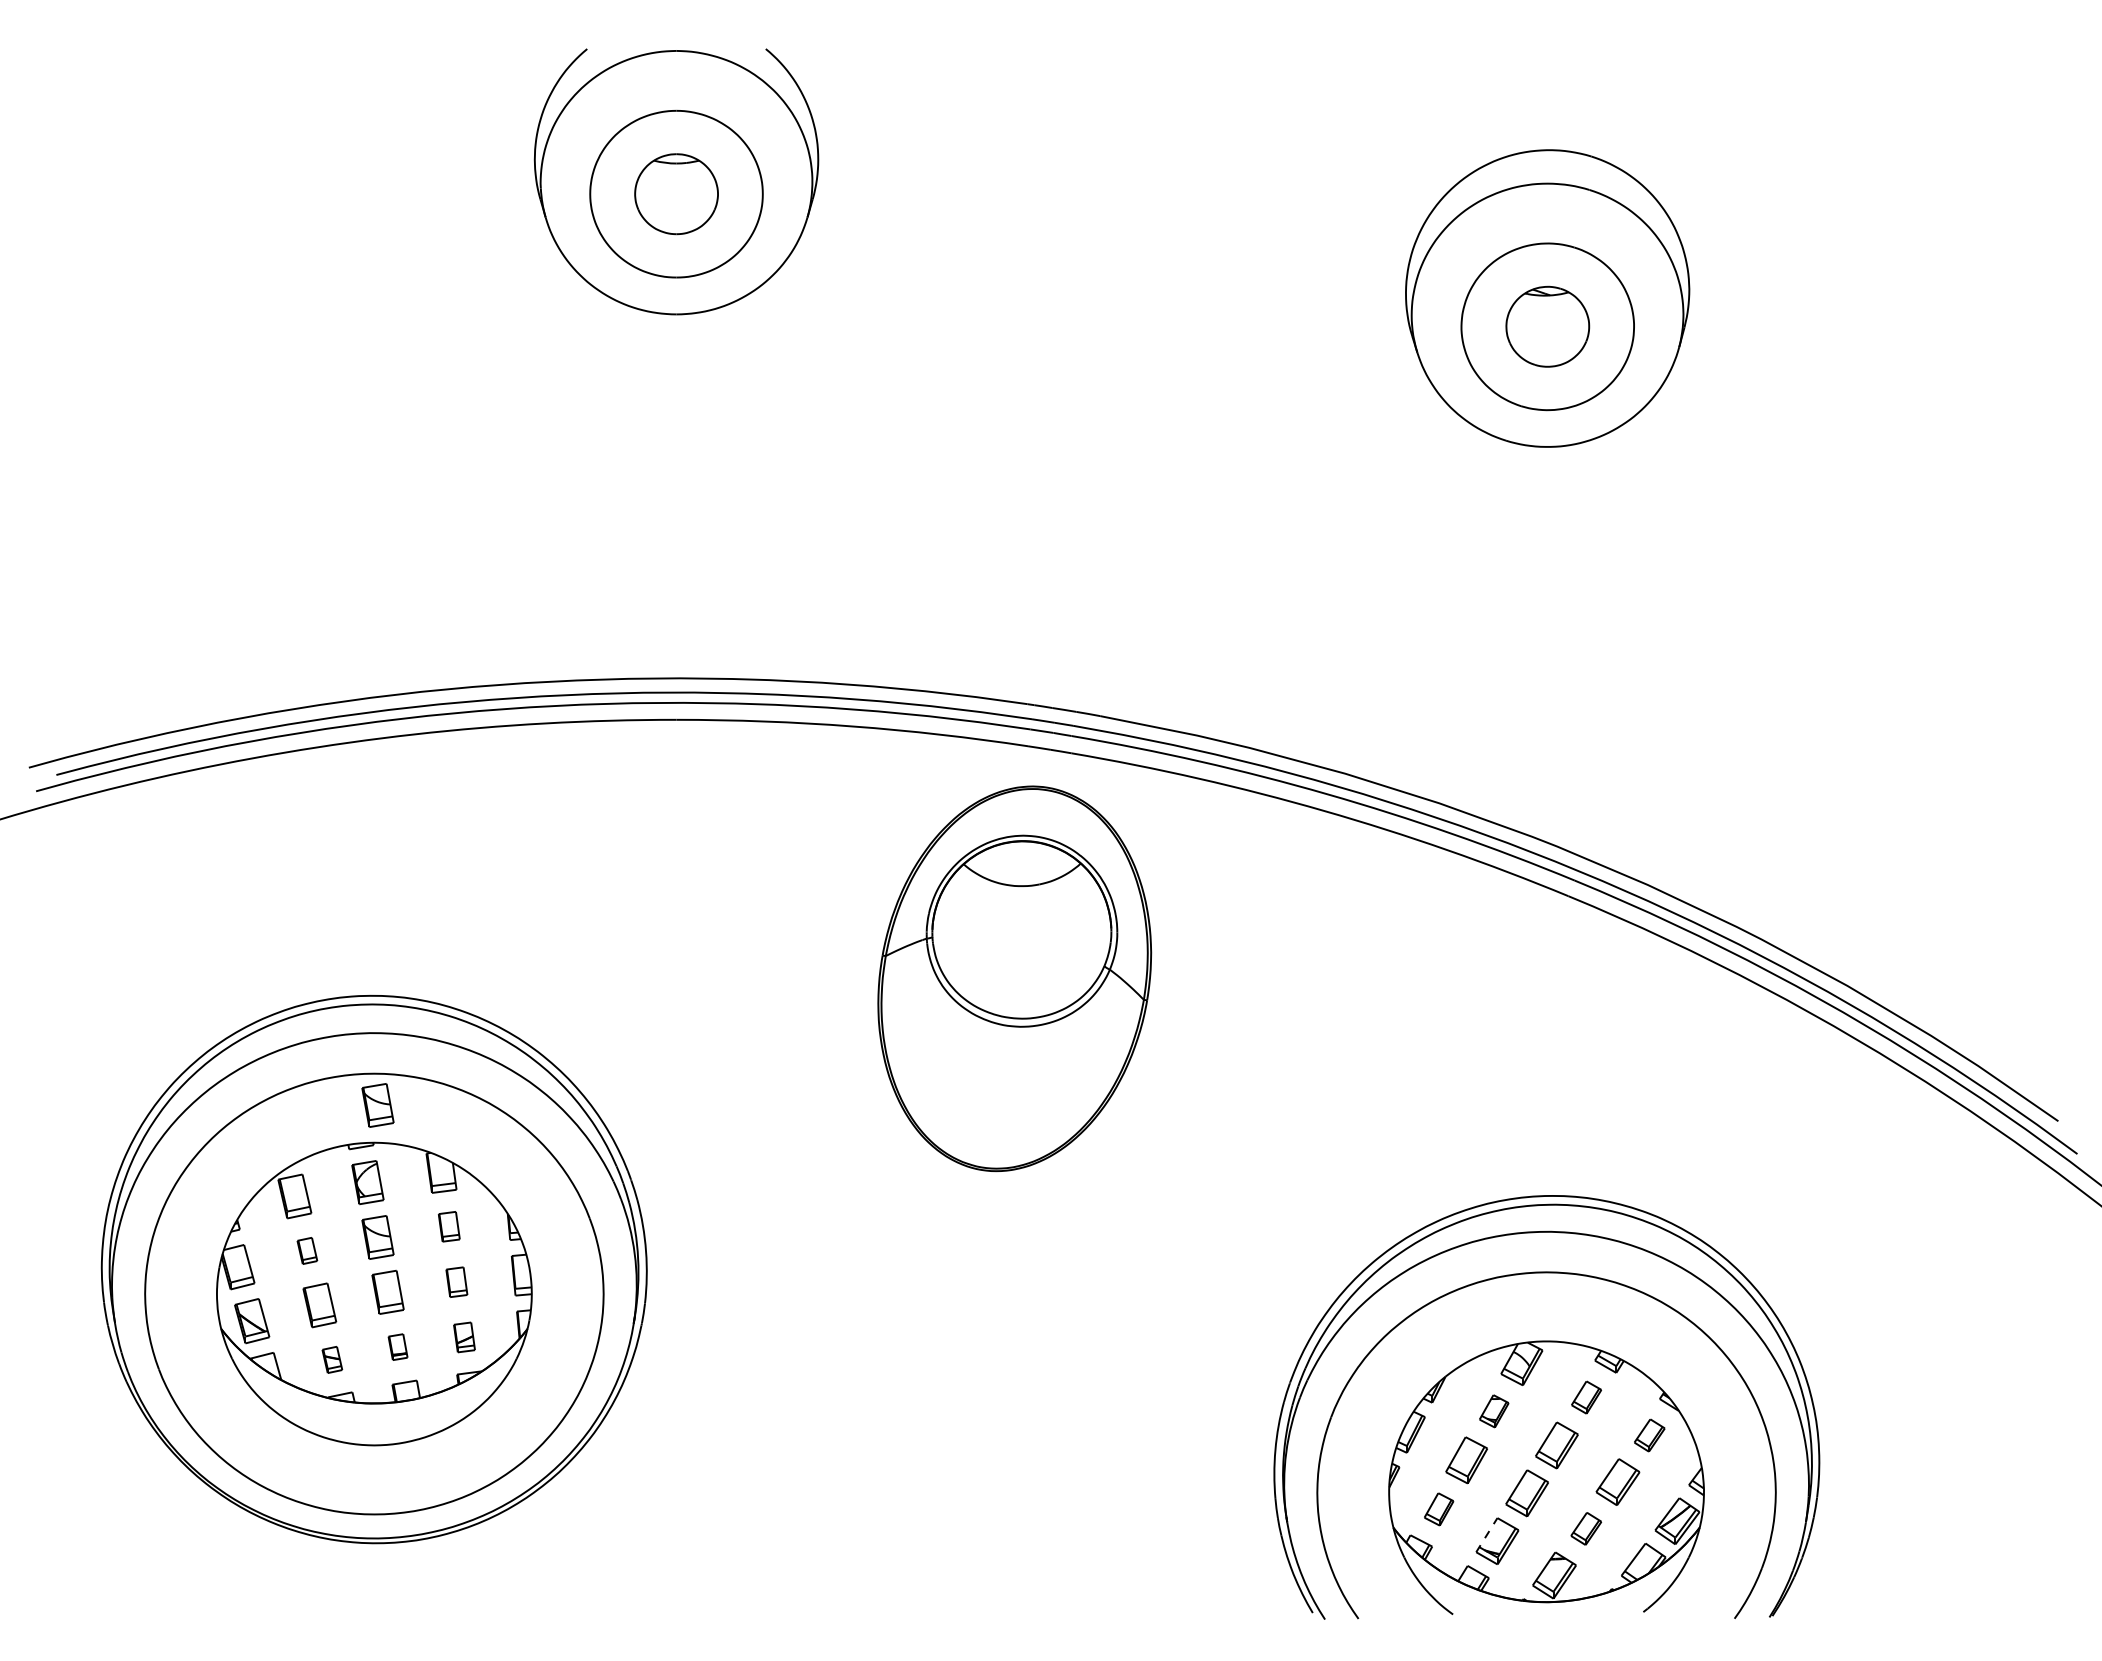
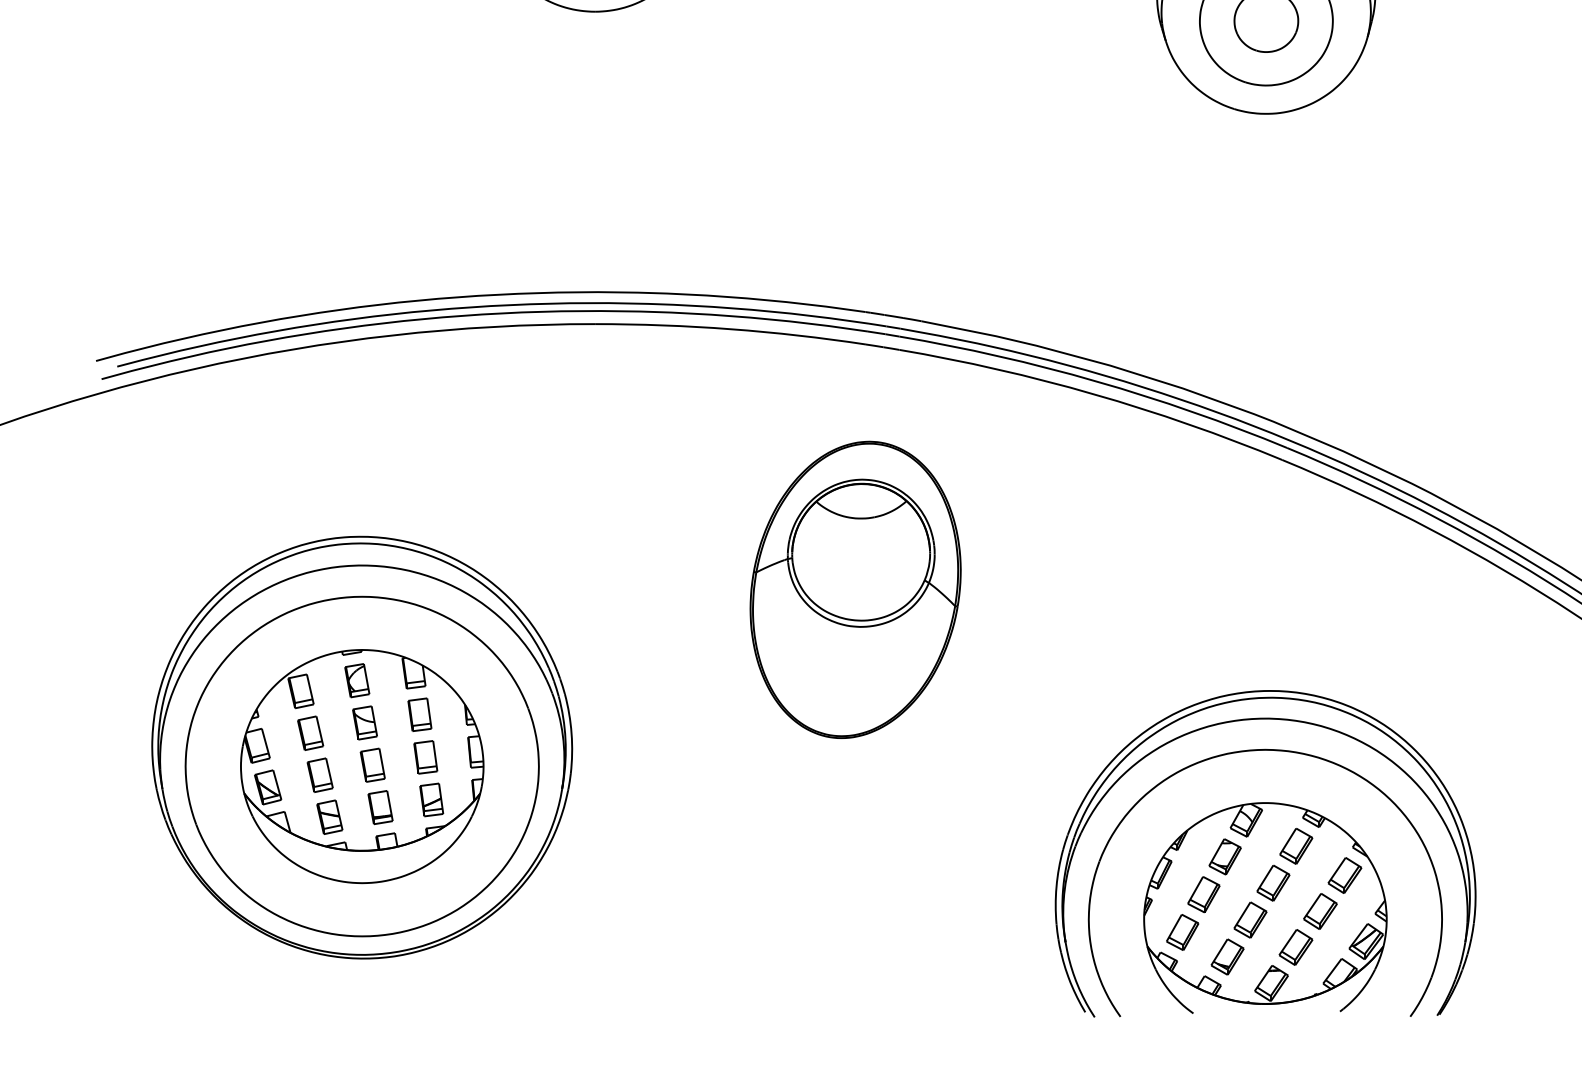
part: (1014, 978) -> (855, 589), moved
part: (377, 1105) -> (364, 621), removed
part: (449, 1226) -> (420, 714), size x1.43
part: (307, 1250) -> (310, 733), size x1.67
part: (456, 1282) -> (425, 757), size x1.43
part: (464, 1337) -> (431, 800), size x1.43
part: (397, 1346) -> (380, 806), size x1.67
part: (332, 1359) -> (329, 816), size x1.67
part: (1586, 1397) -> (1296, 846), size x1.43
part: (1493, 1411) -> (1224, 857), size x1.43
part: (1649, 1435) -> (1344, 875), size x1.43
part: (1438, 1509) -> (1182, 932), size x1.43
part: (1586, 1528) -> (1296, 947), size x1.43
line: (1487, 1534) -> (1219, 951), dashed -> solid

